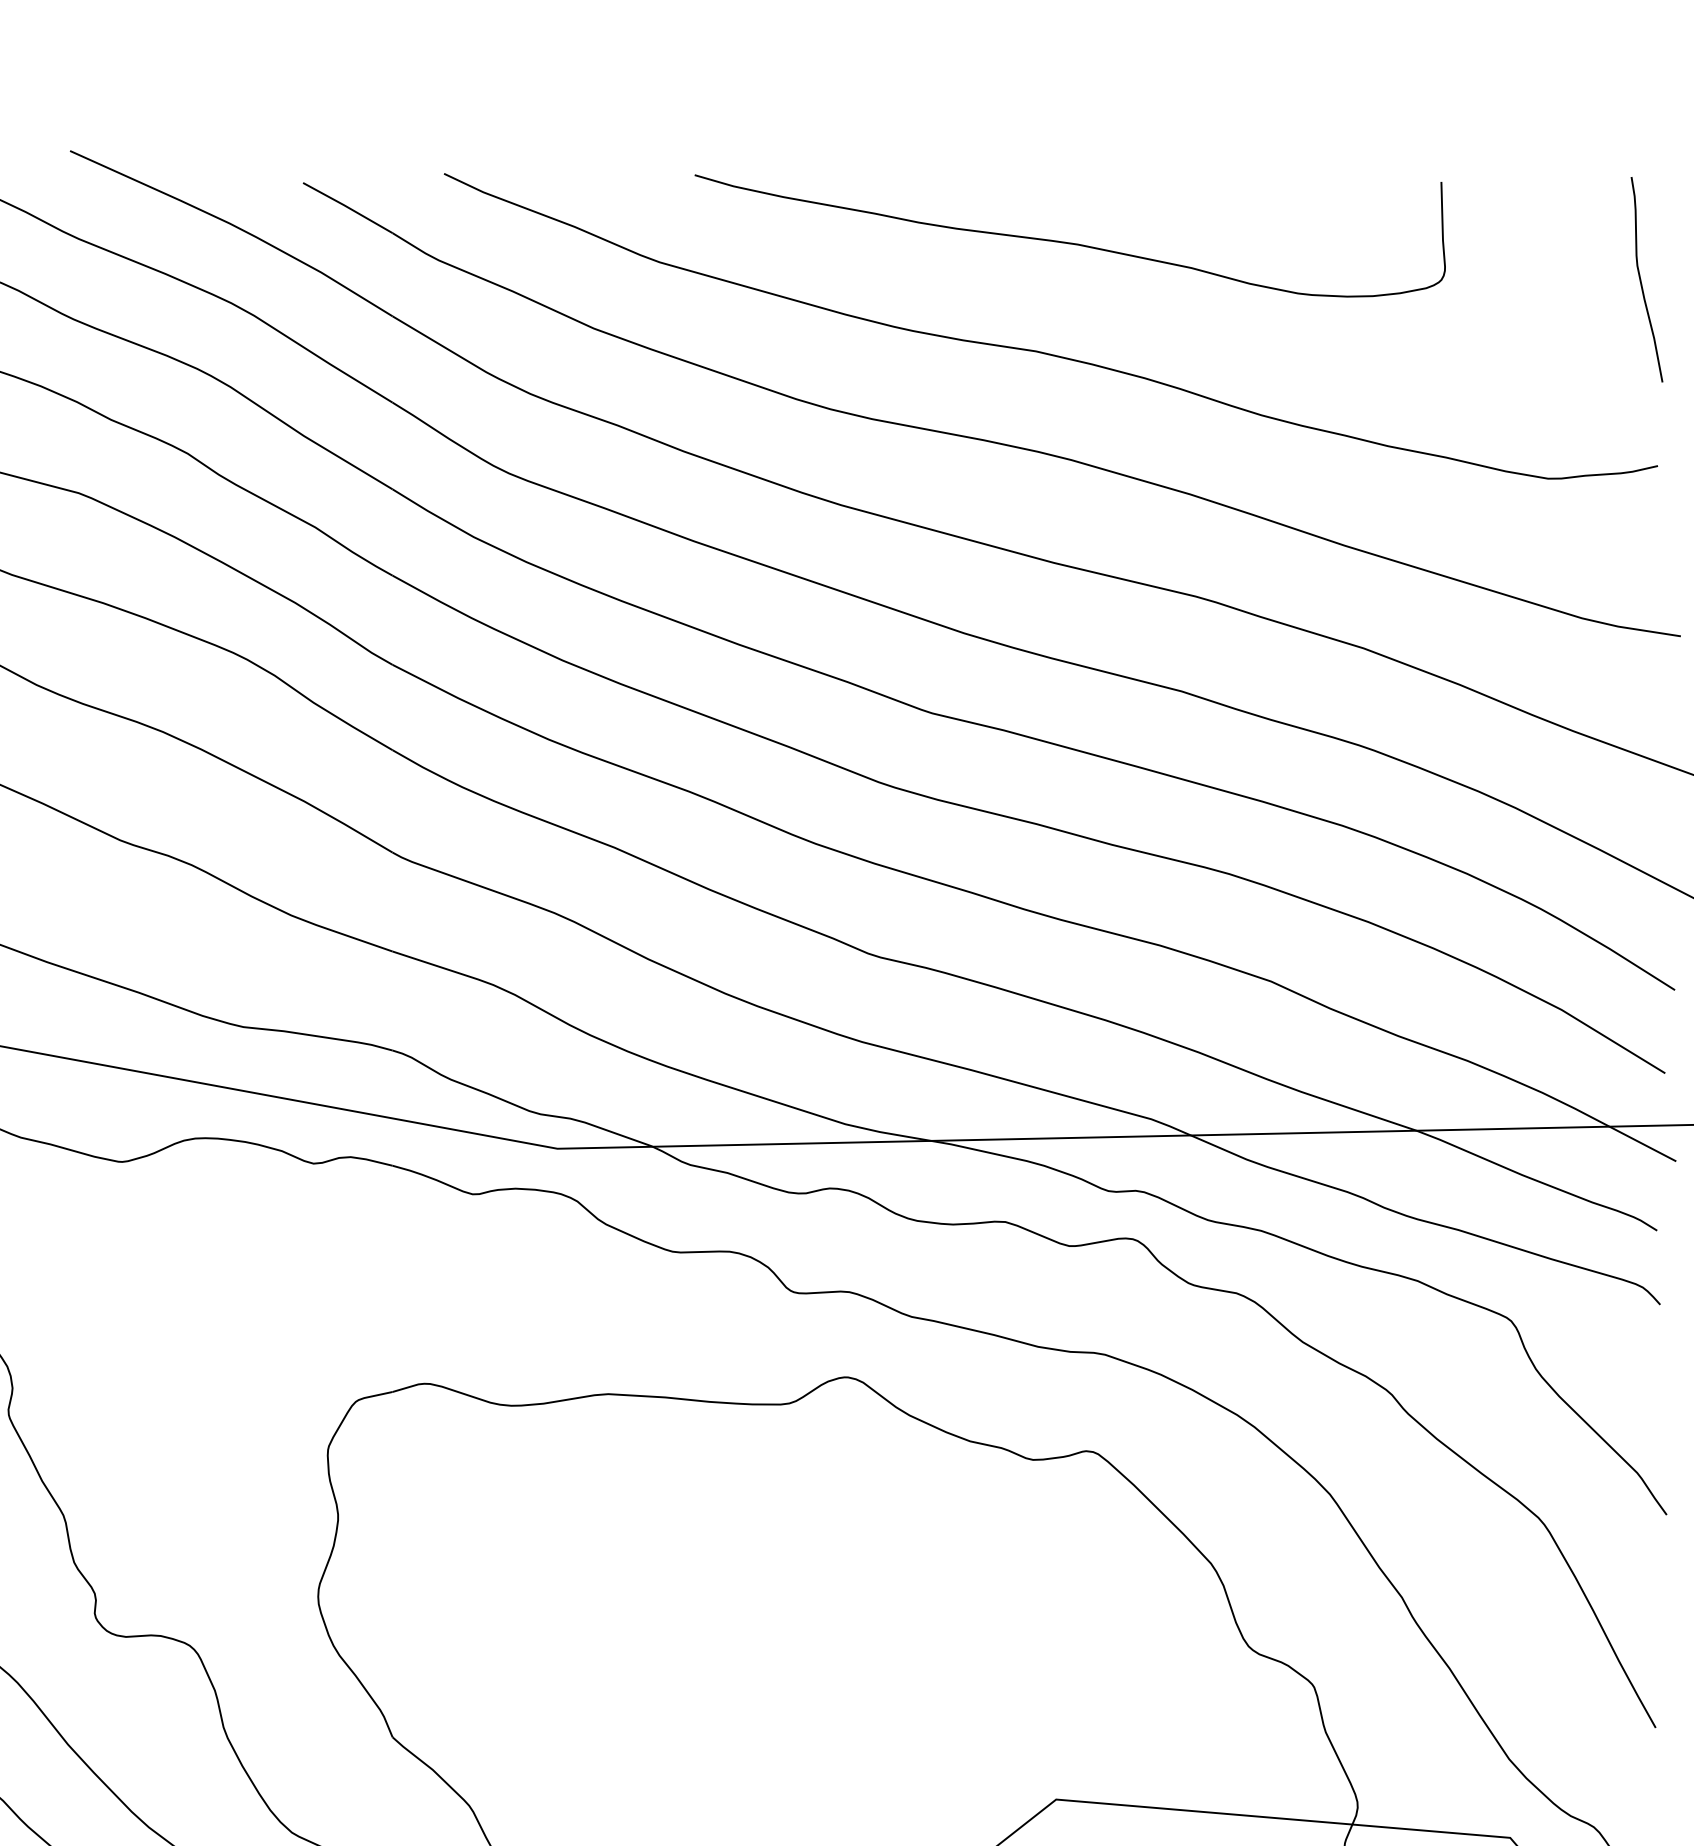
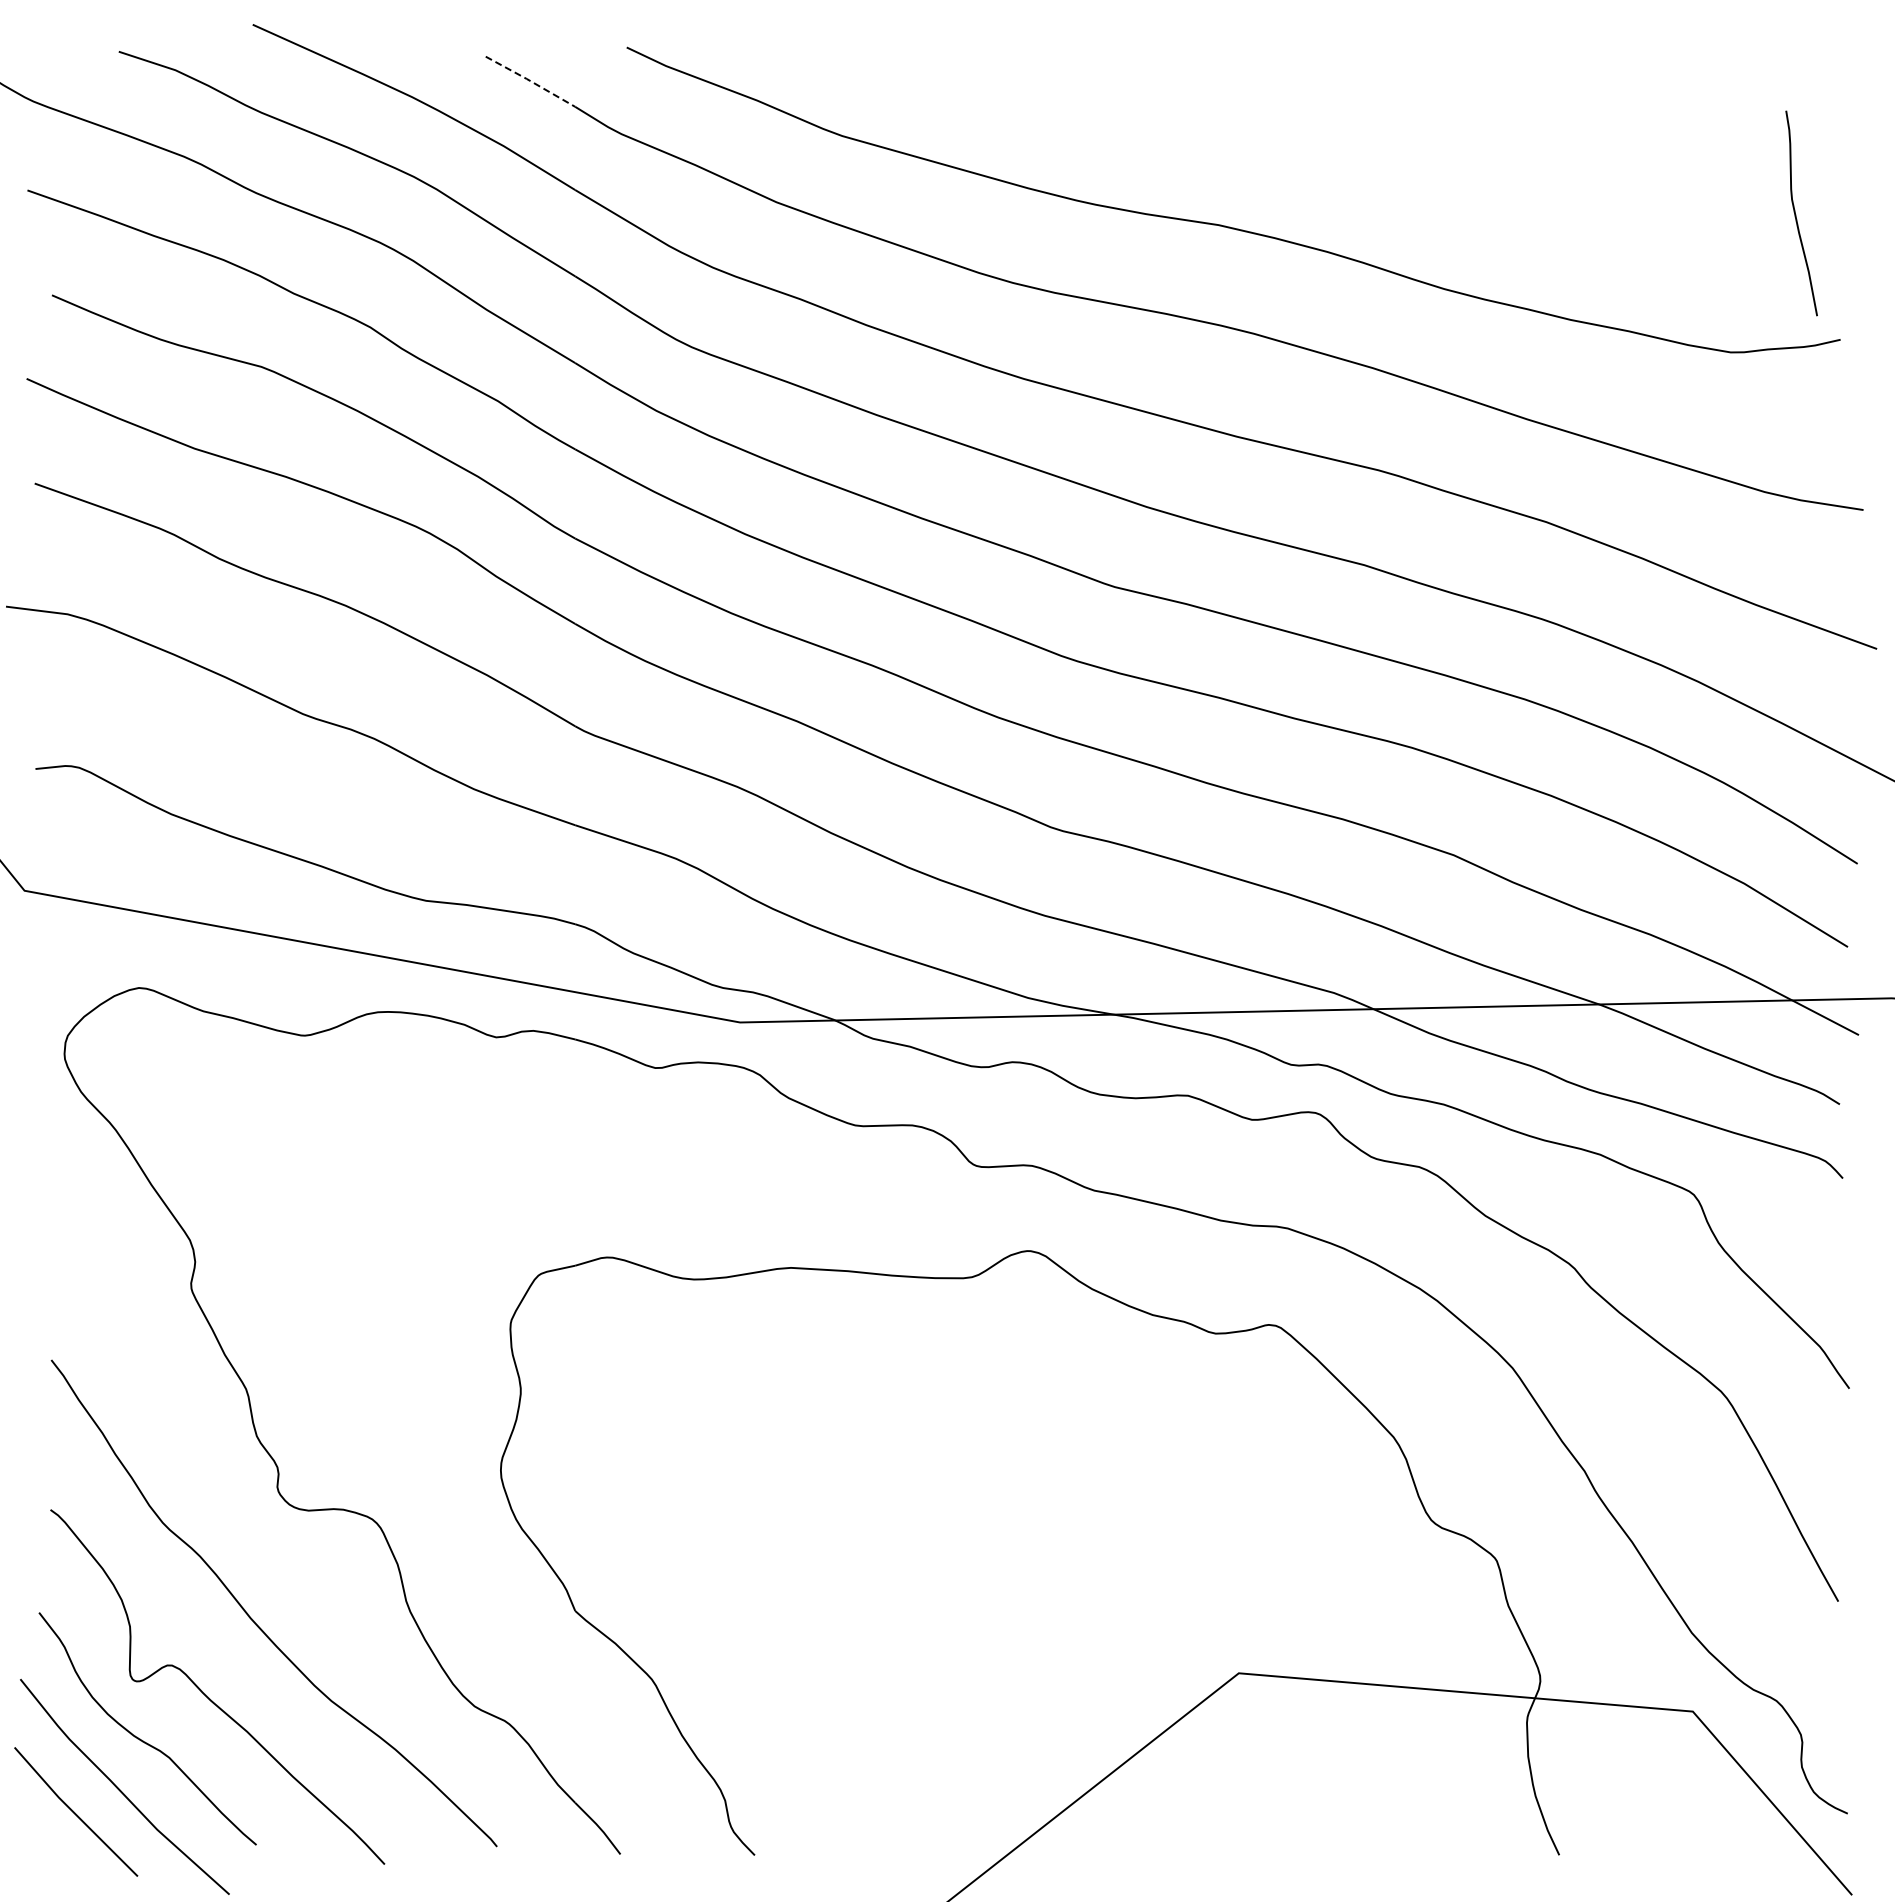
line: (347, 206) -> (530, 80), solid -> dashed
curve: (1066, 241) -> (1249, 115), removed
curve: (1641, 280) -> (1796, 214), moved

